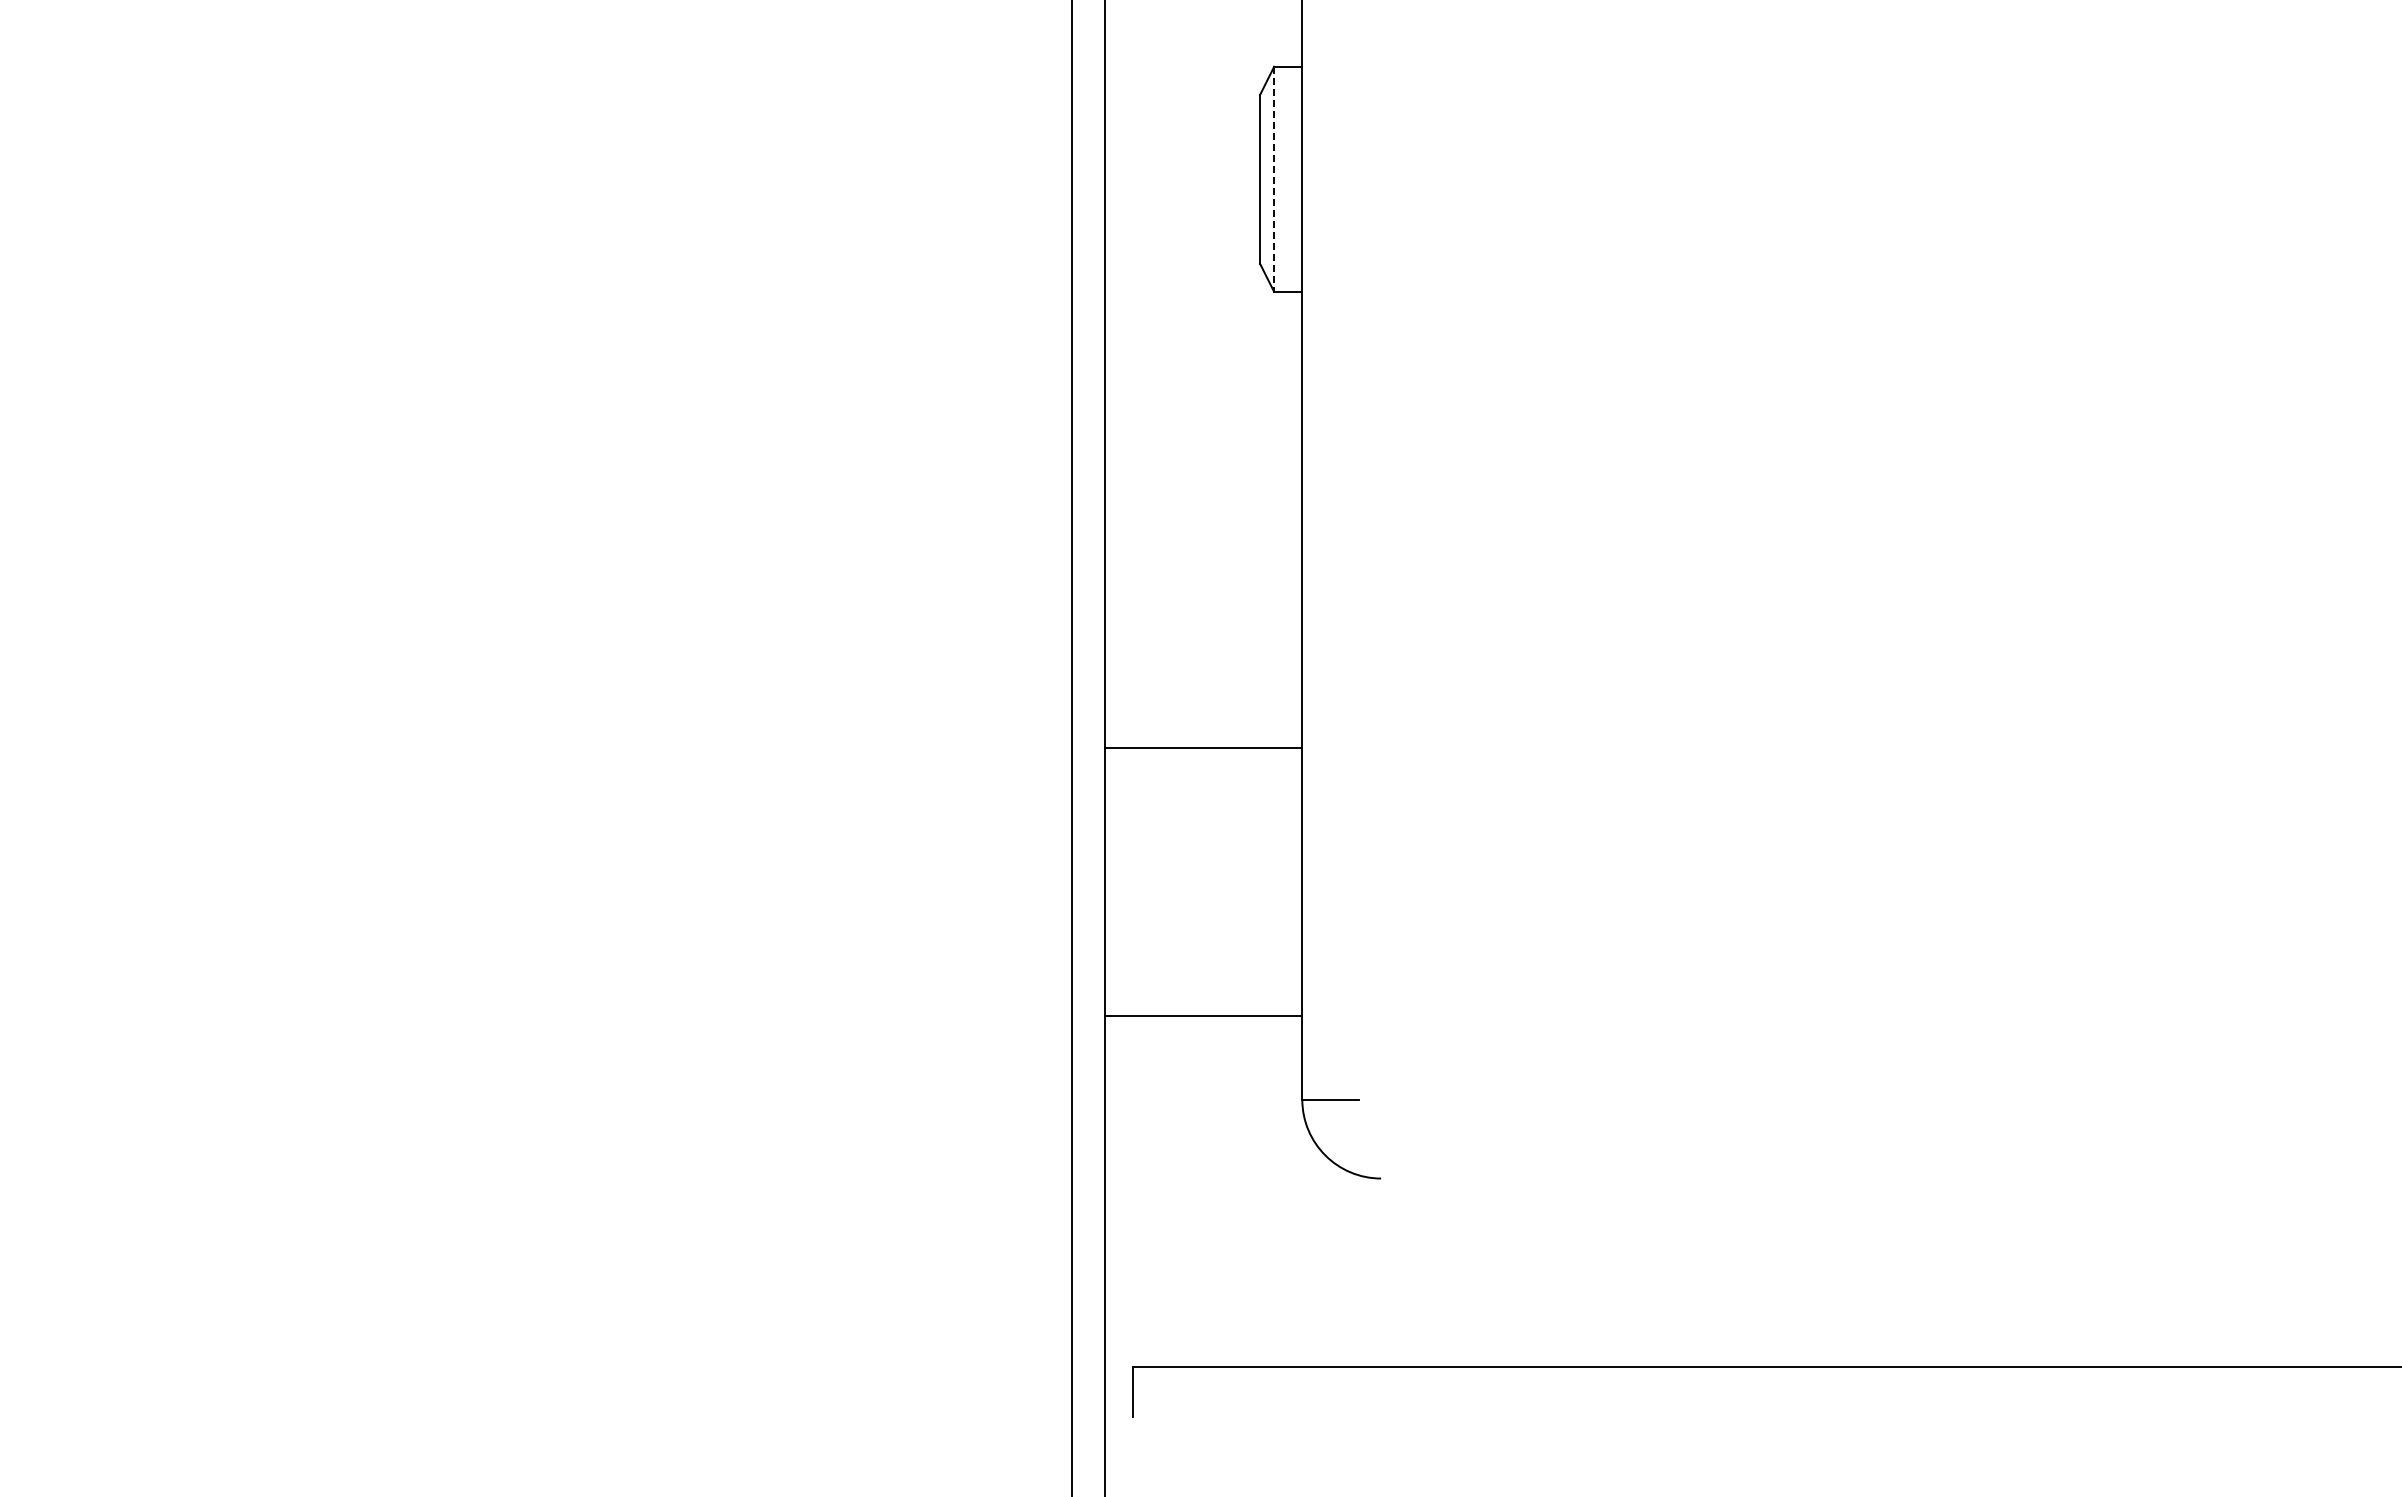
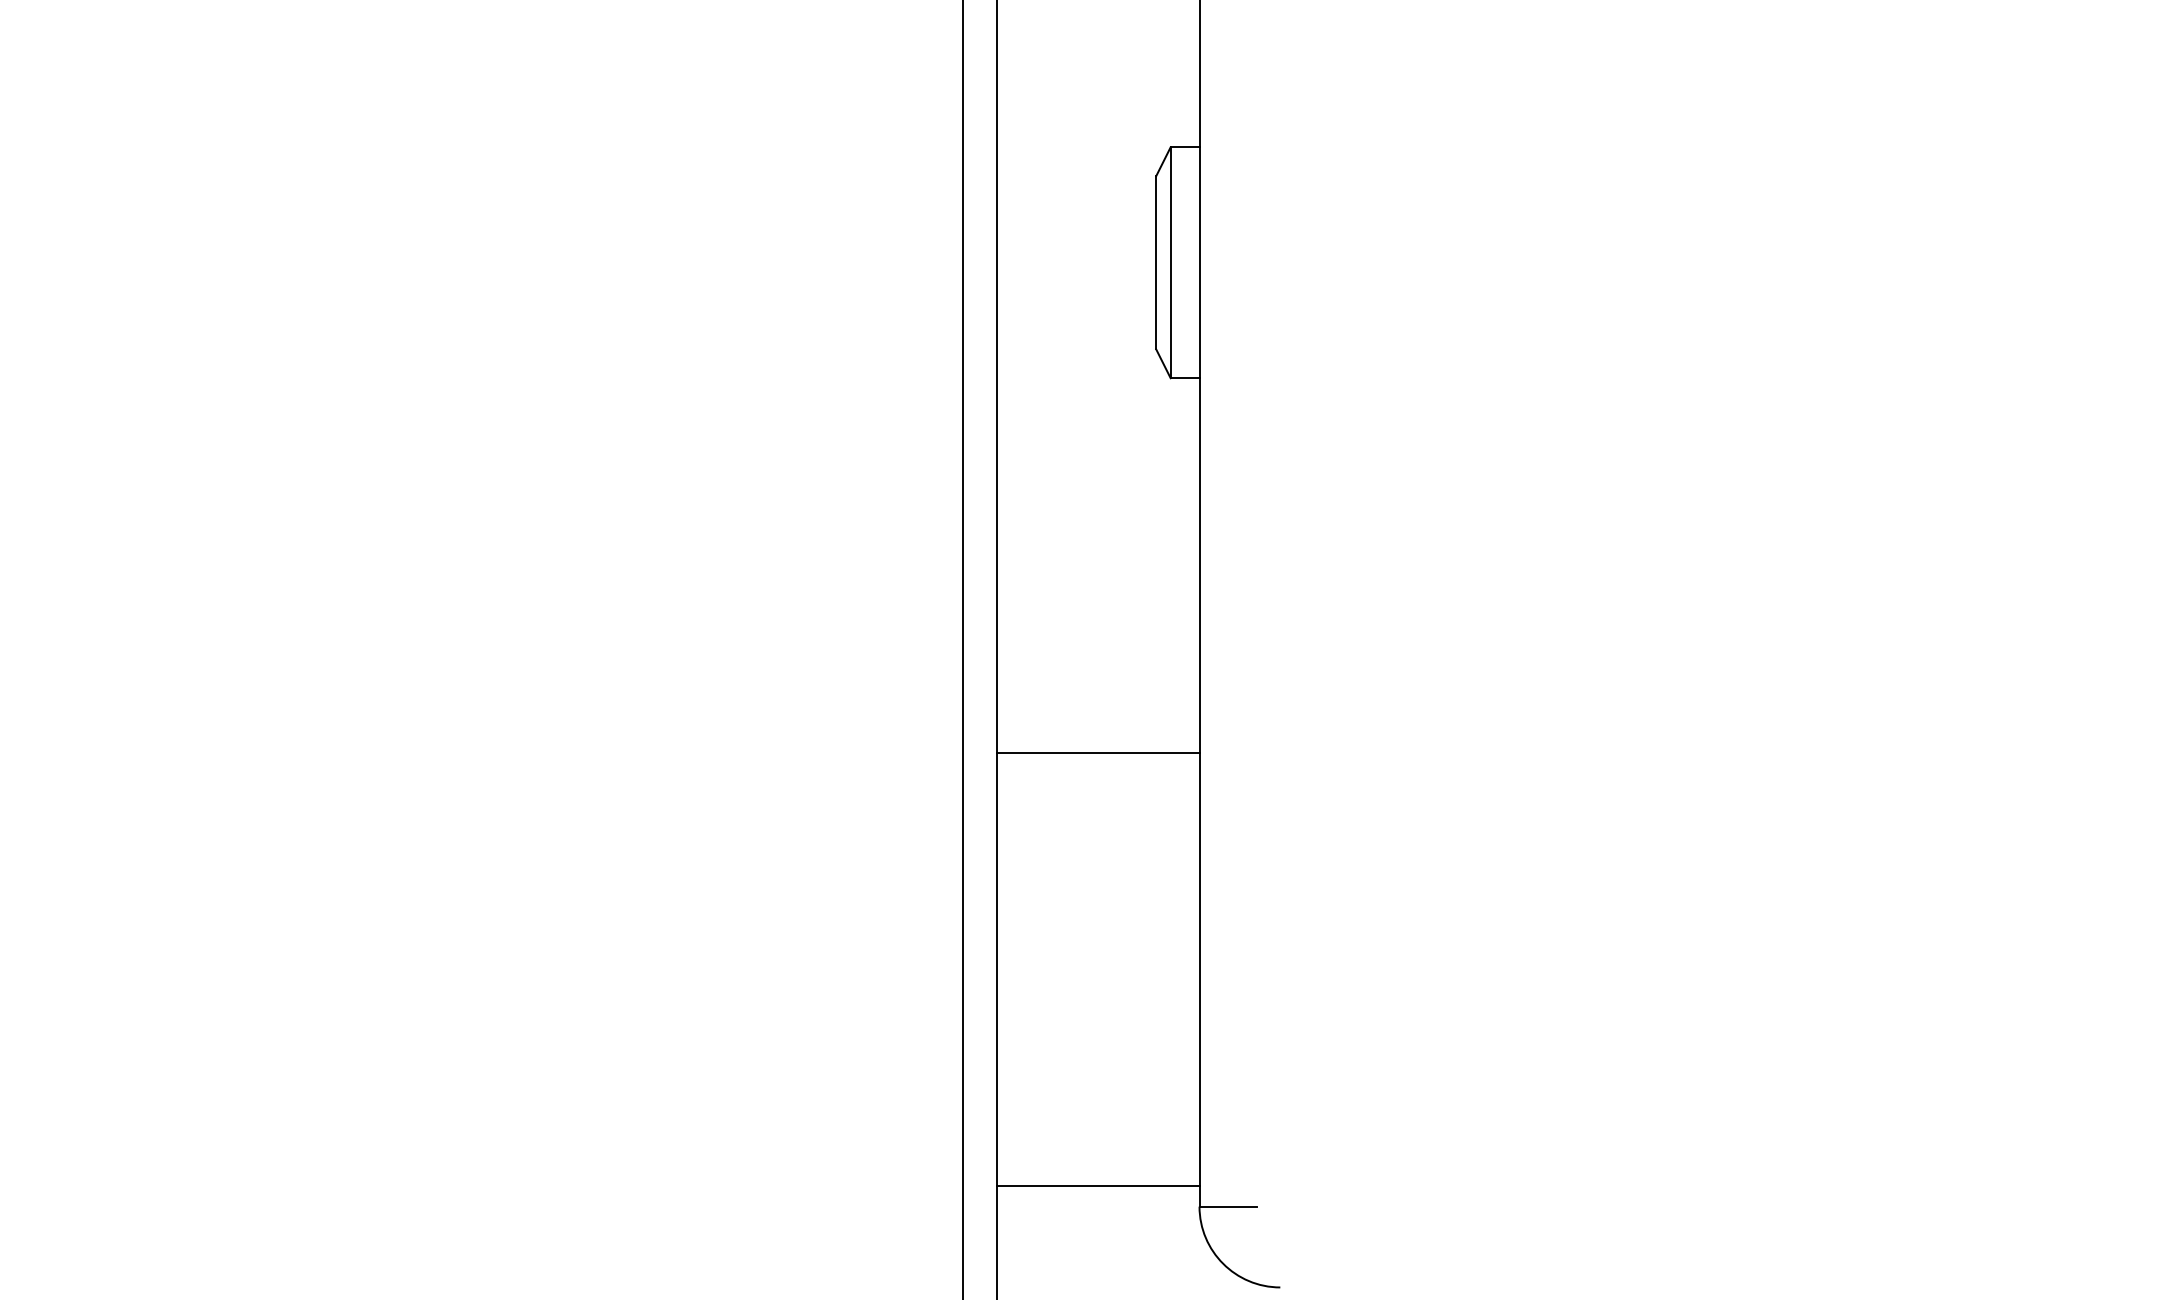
line: (1274, 179) -> (1170, 262), dashed -> solid
line: (1203, 747) -> (1098, 753), moved
line: (1203, 1016) -> (1098, 1186), moved

